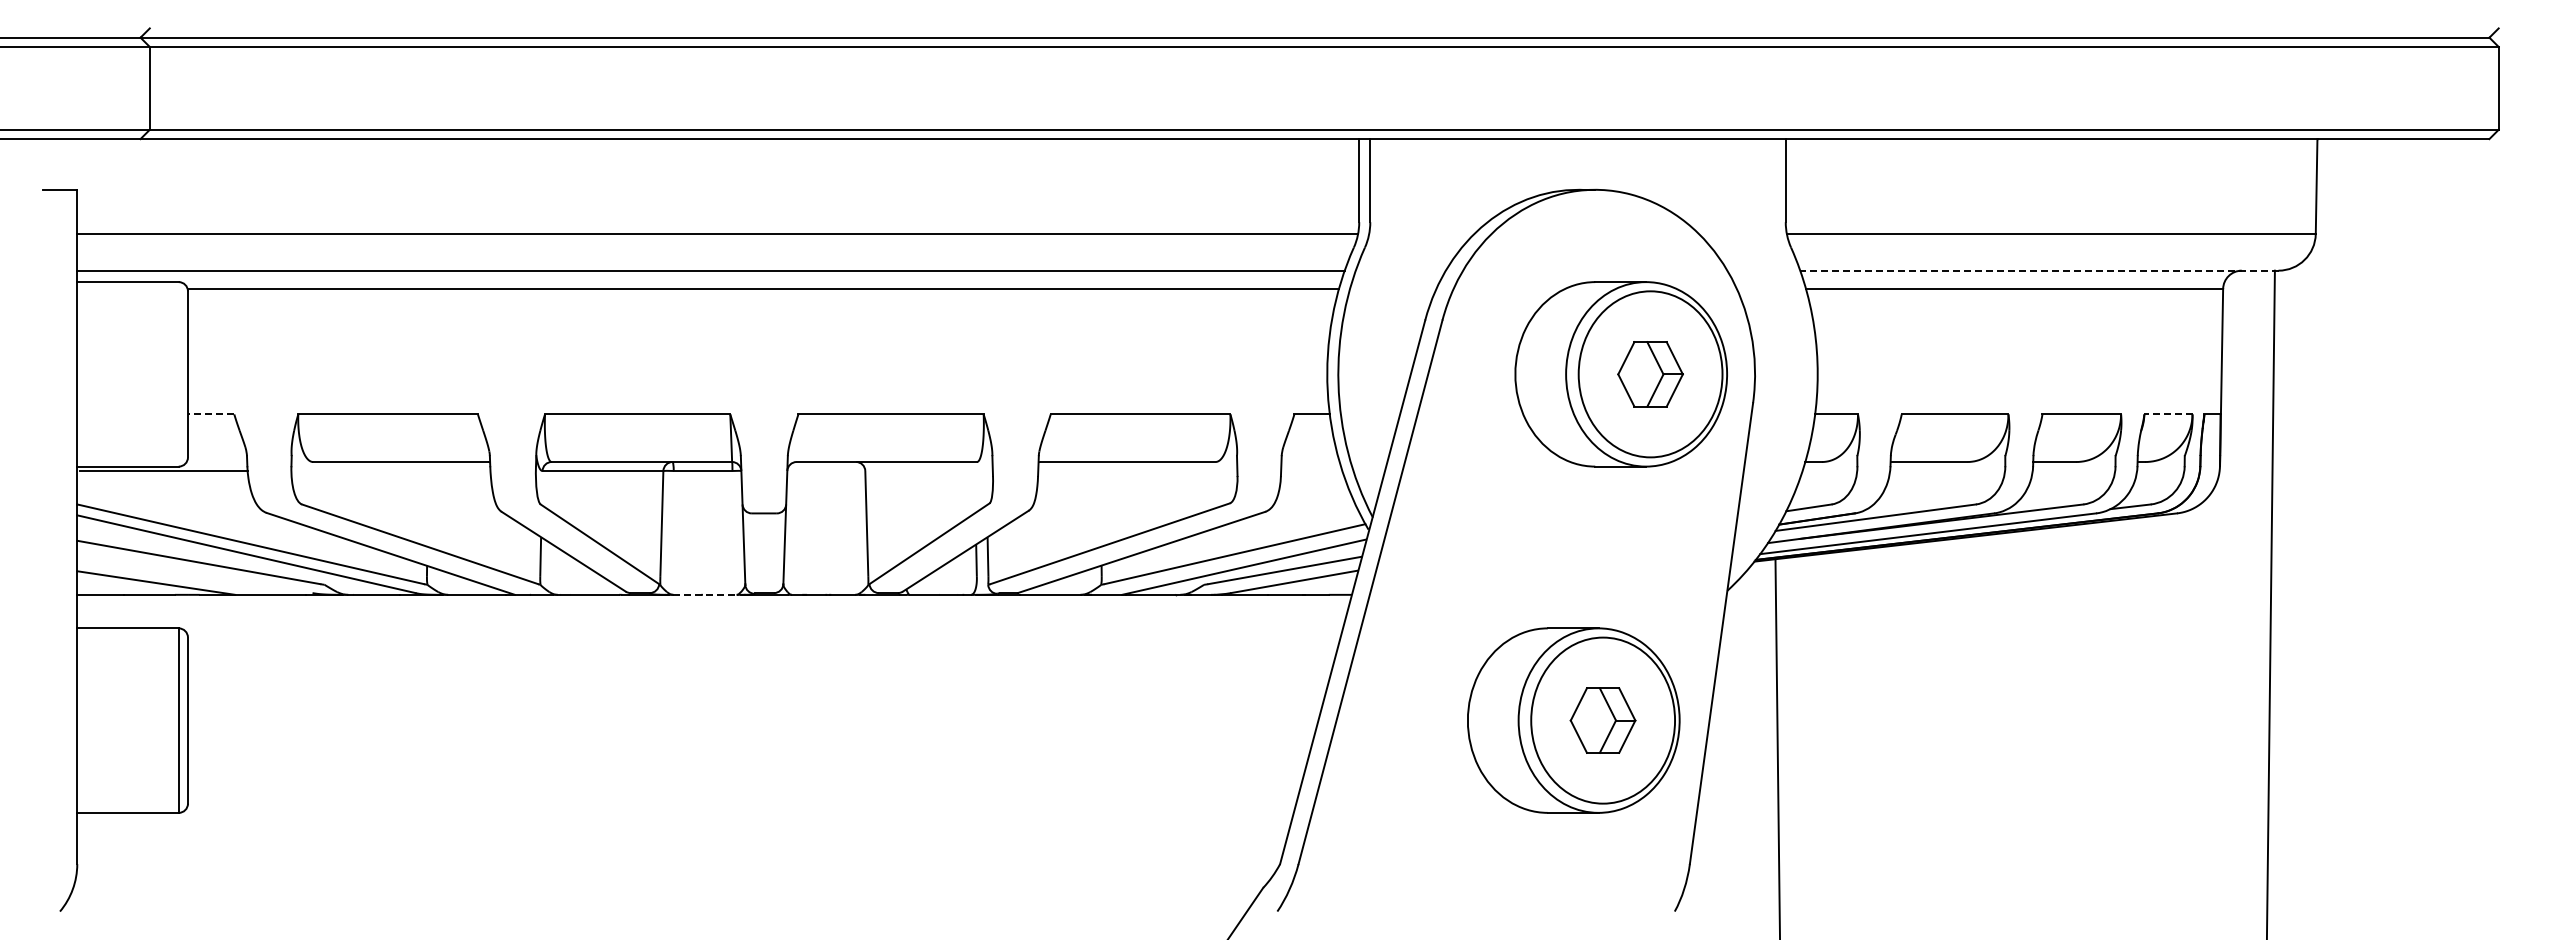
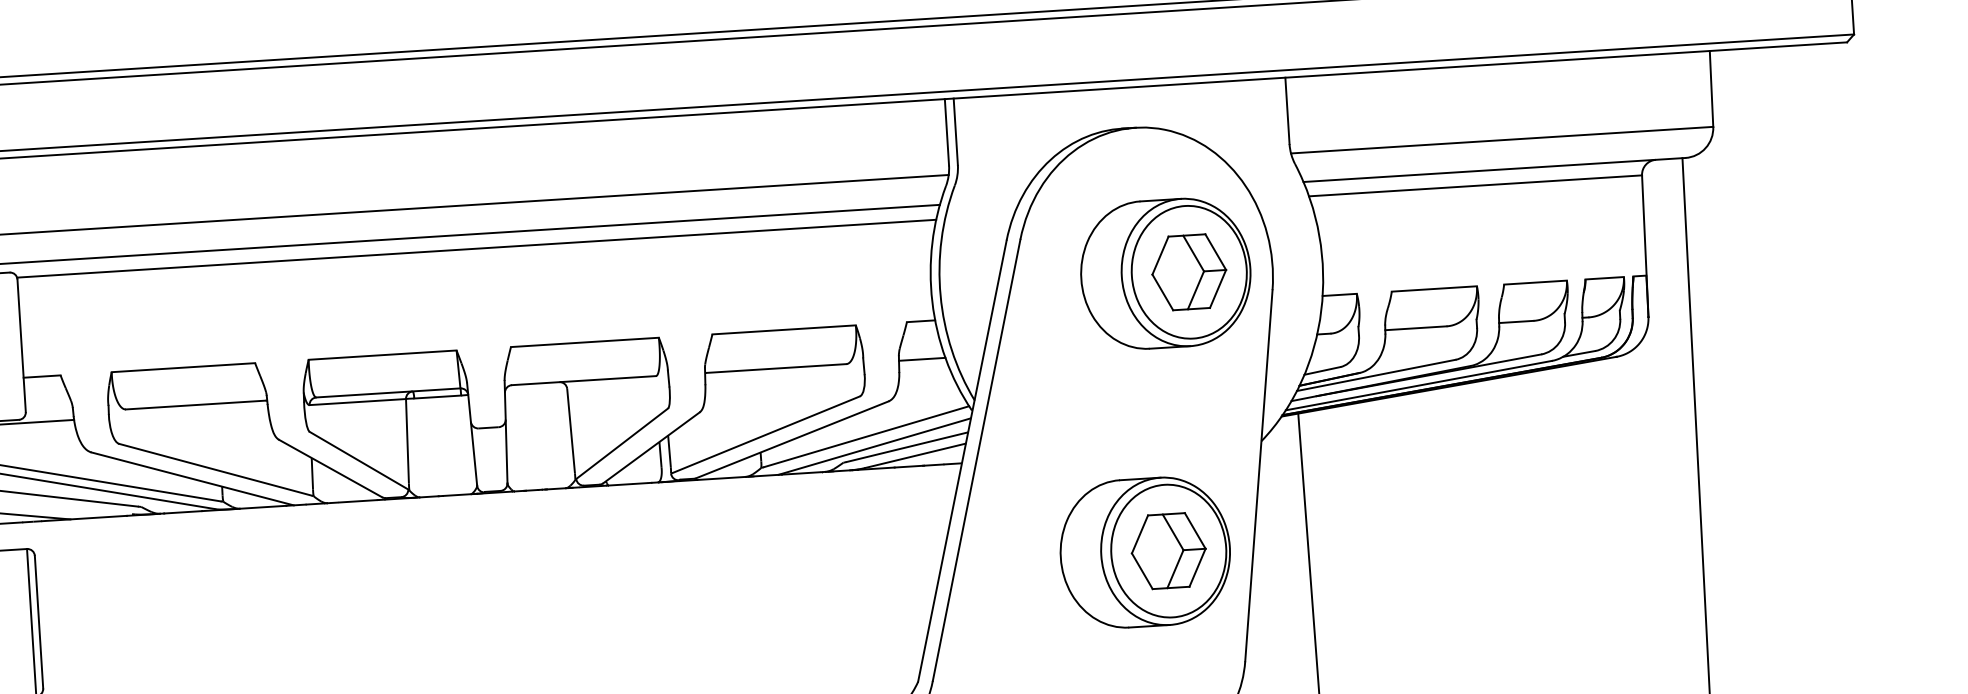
line: (2038, 270) -> (1493, 169), dashed -> solid
part: (1650, 374) -> (1189, 272), size x1.43
line: (210, 414) -> (41, 376), dashed -> solid
line: (2167, 414) -> (1603, 278), dashed -> solid
line: (1310, 462) -> (922, 359), added
line: (705, 594) -> (445, 495), dashed -> solid
part: (1602, 720) -> (1168, 551), size x1.43

